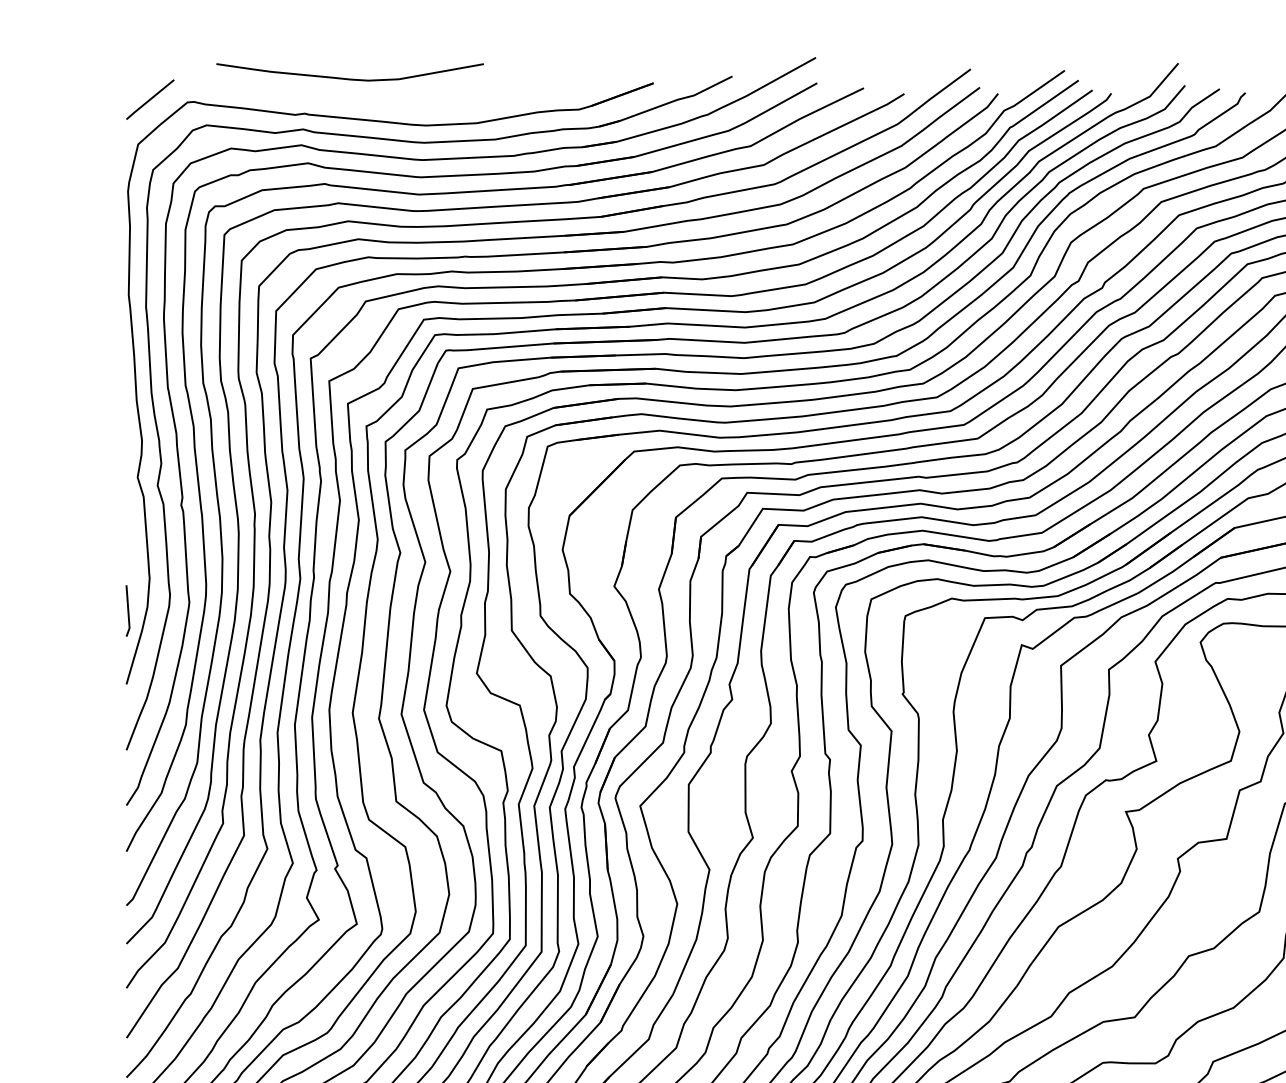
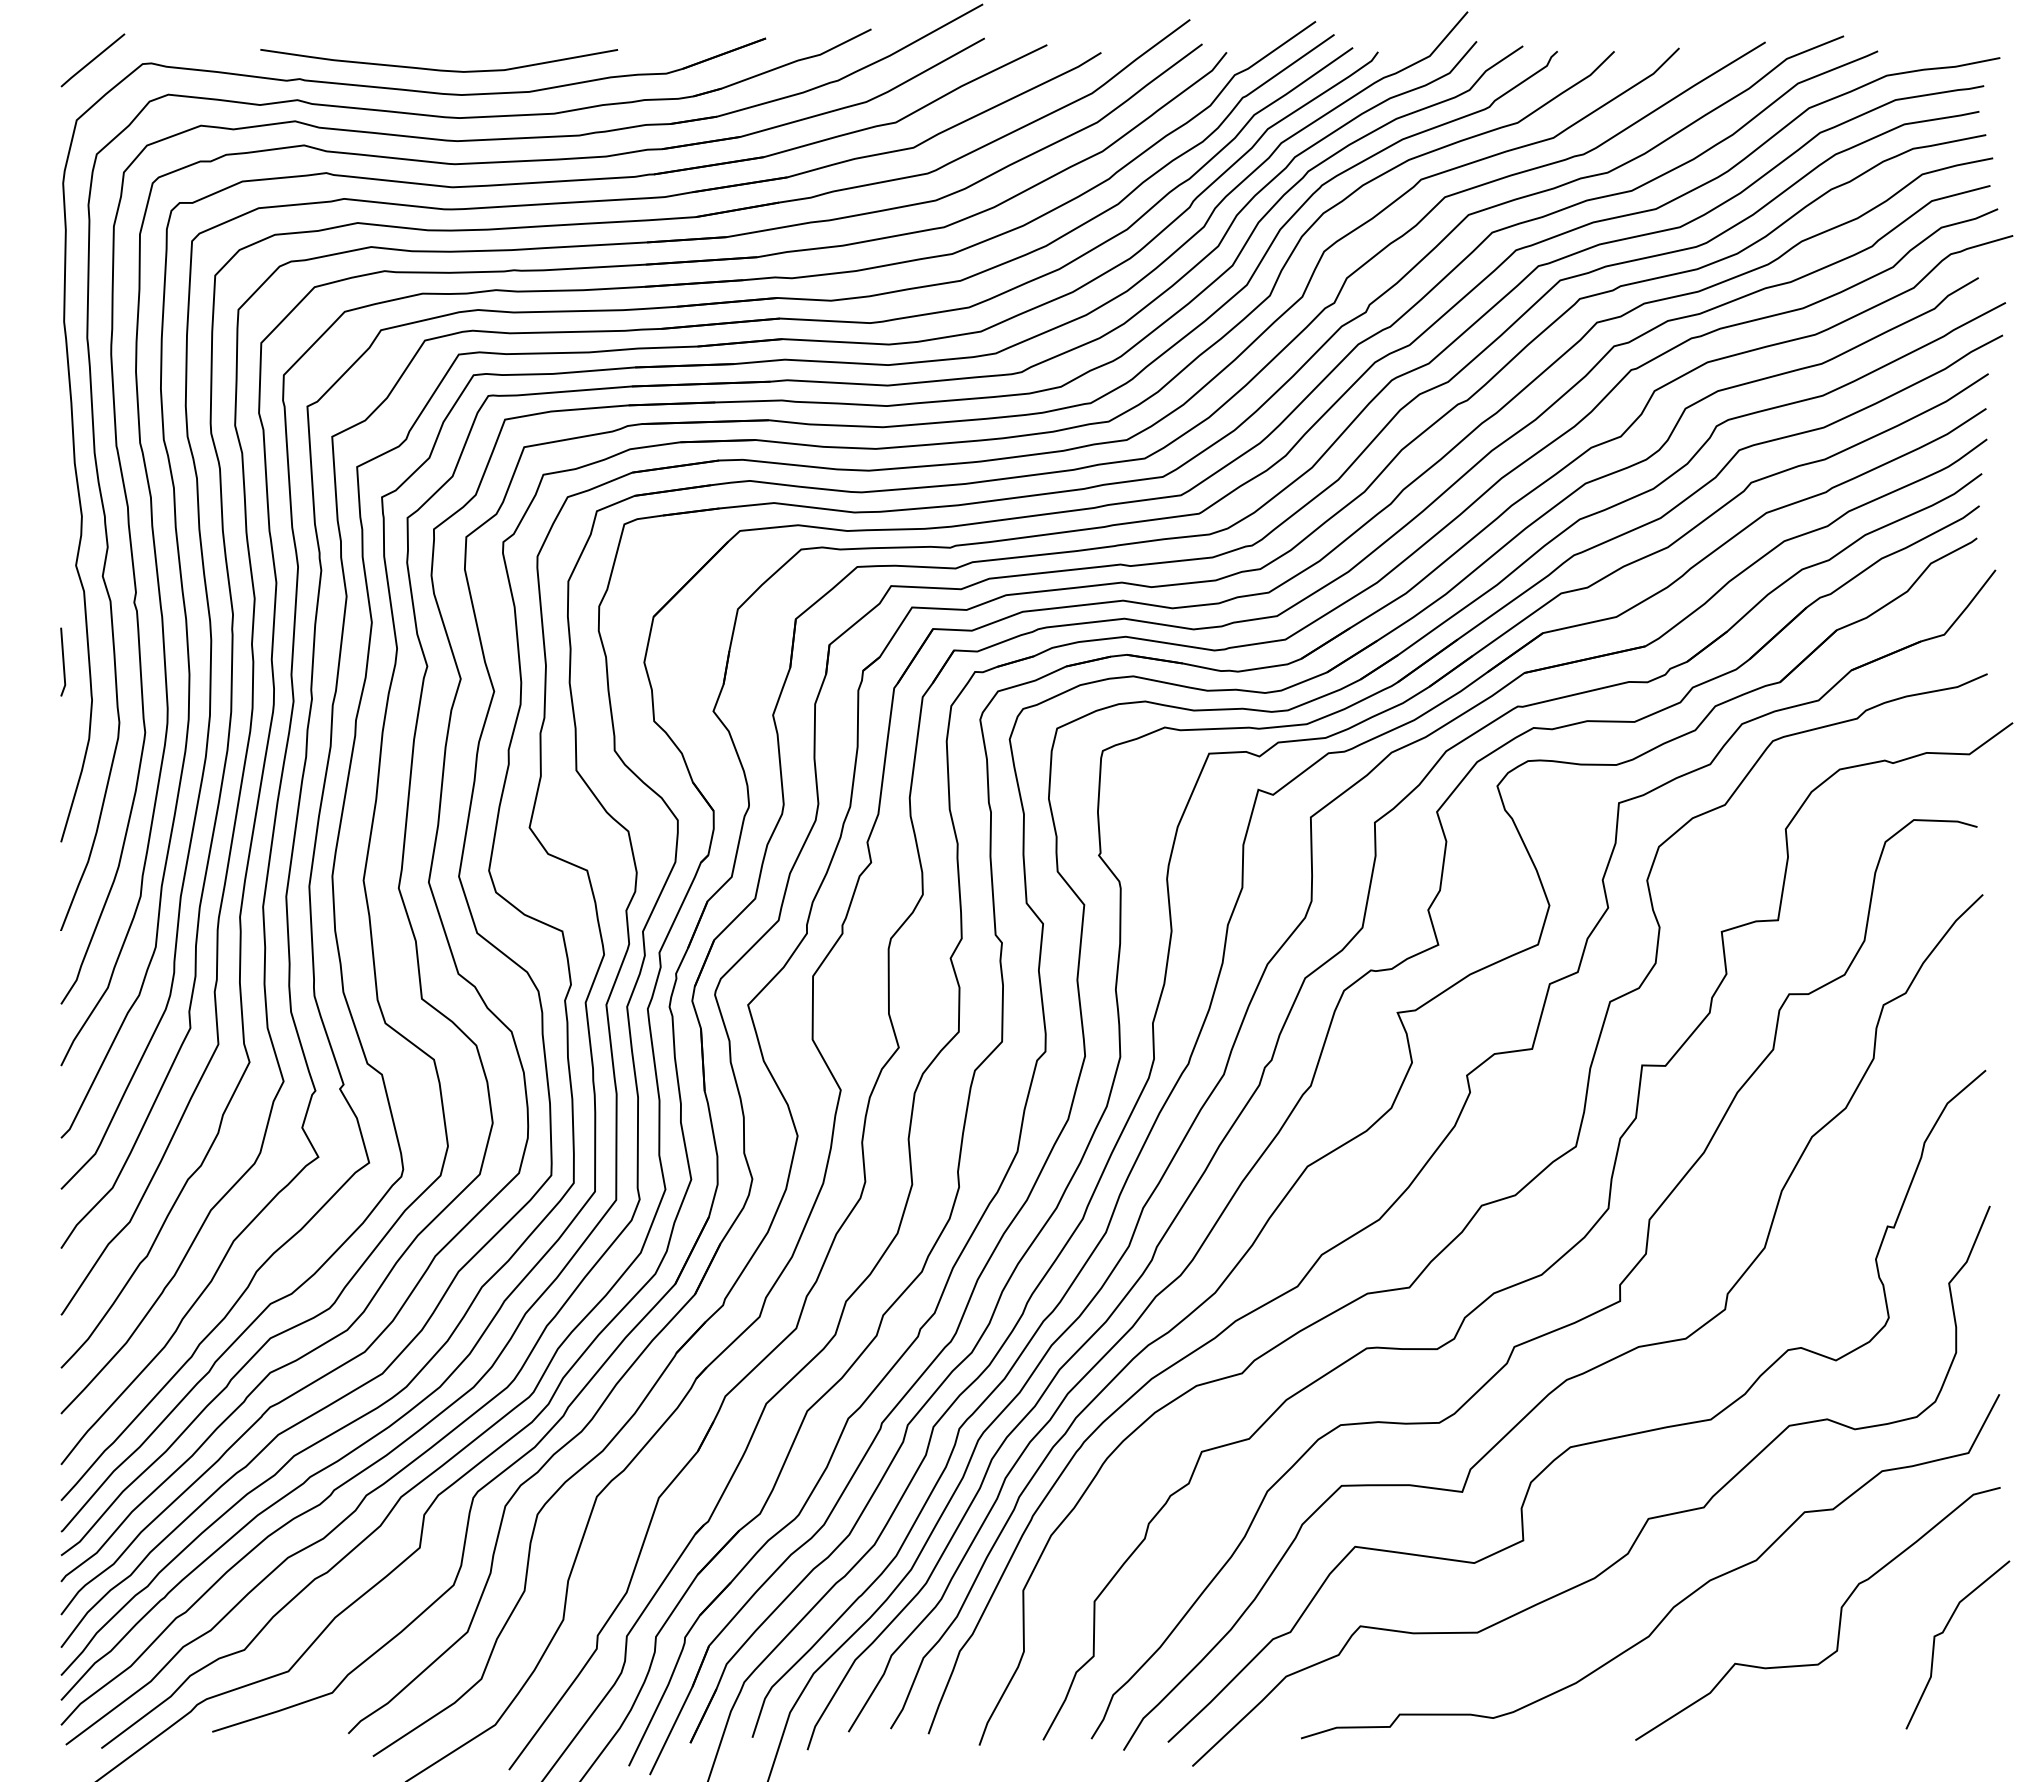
curve: (350, 78) -> (439, 69), moved
line: (128, 610) -> (63, 661), moved

